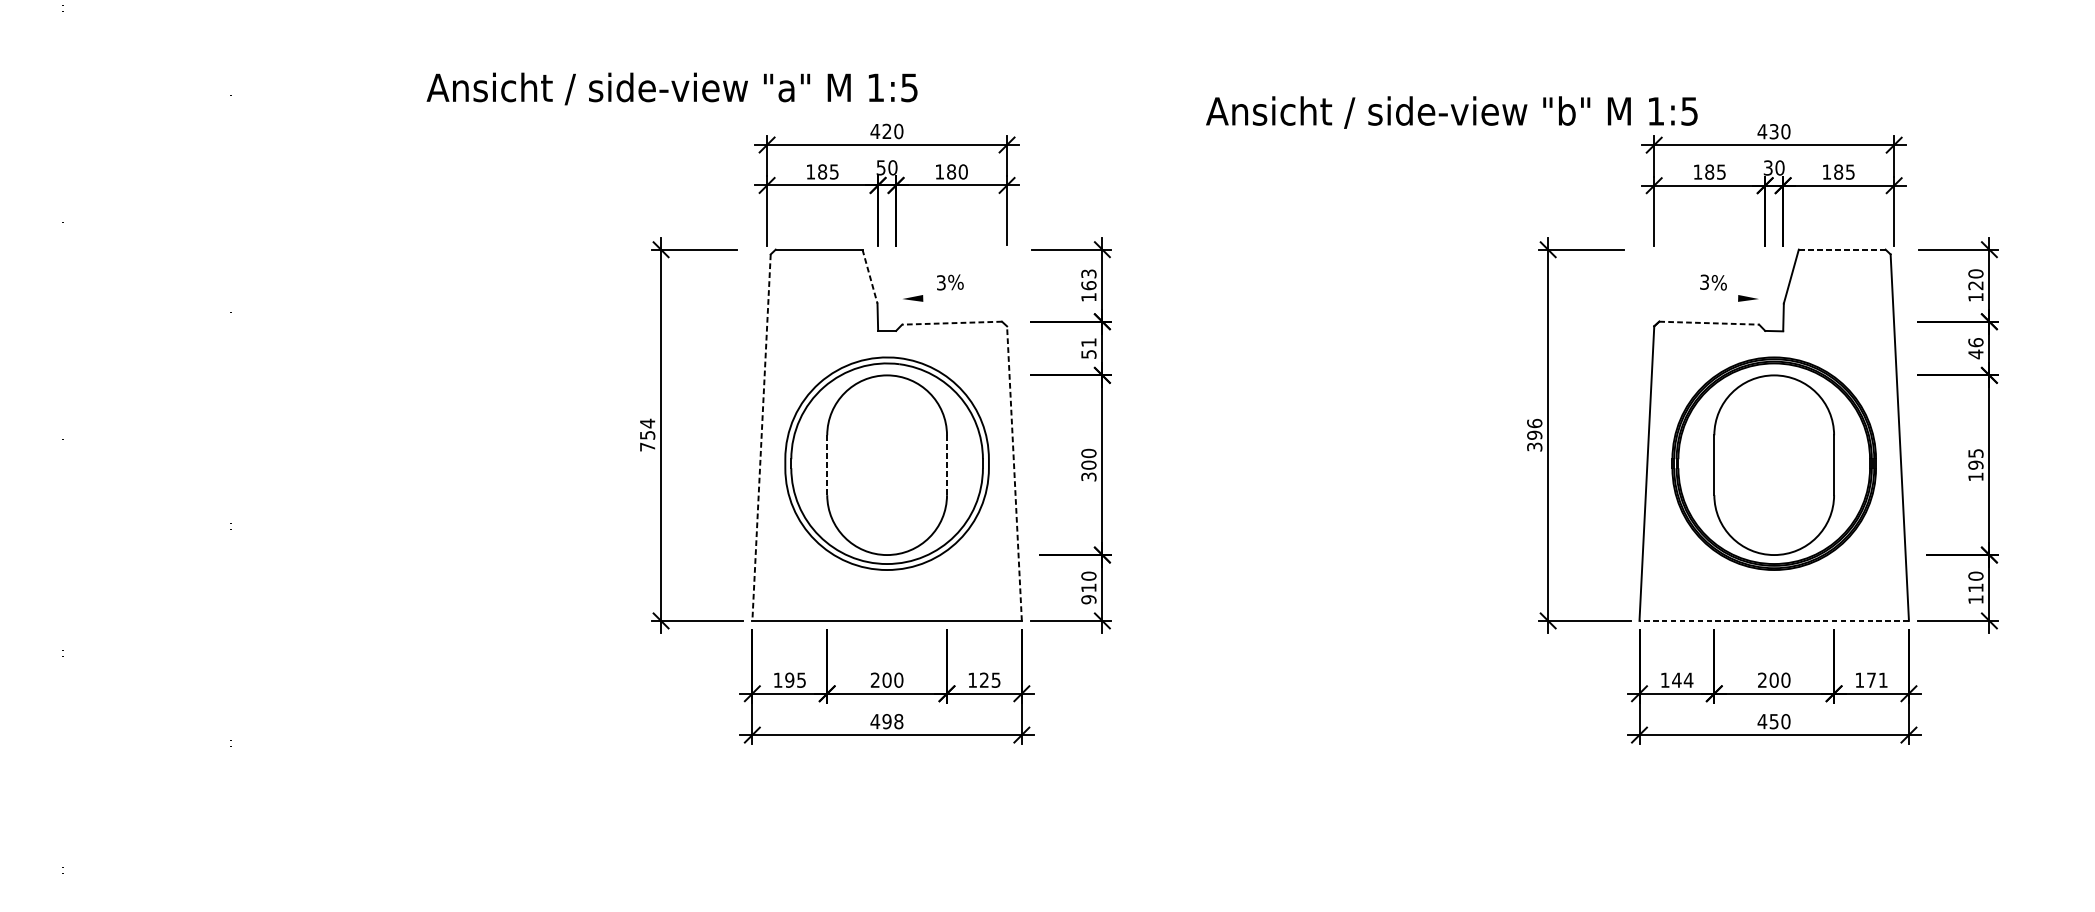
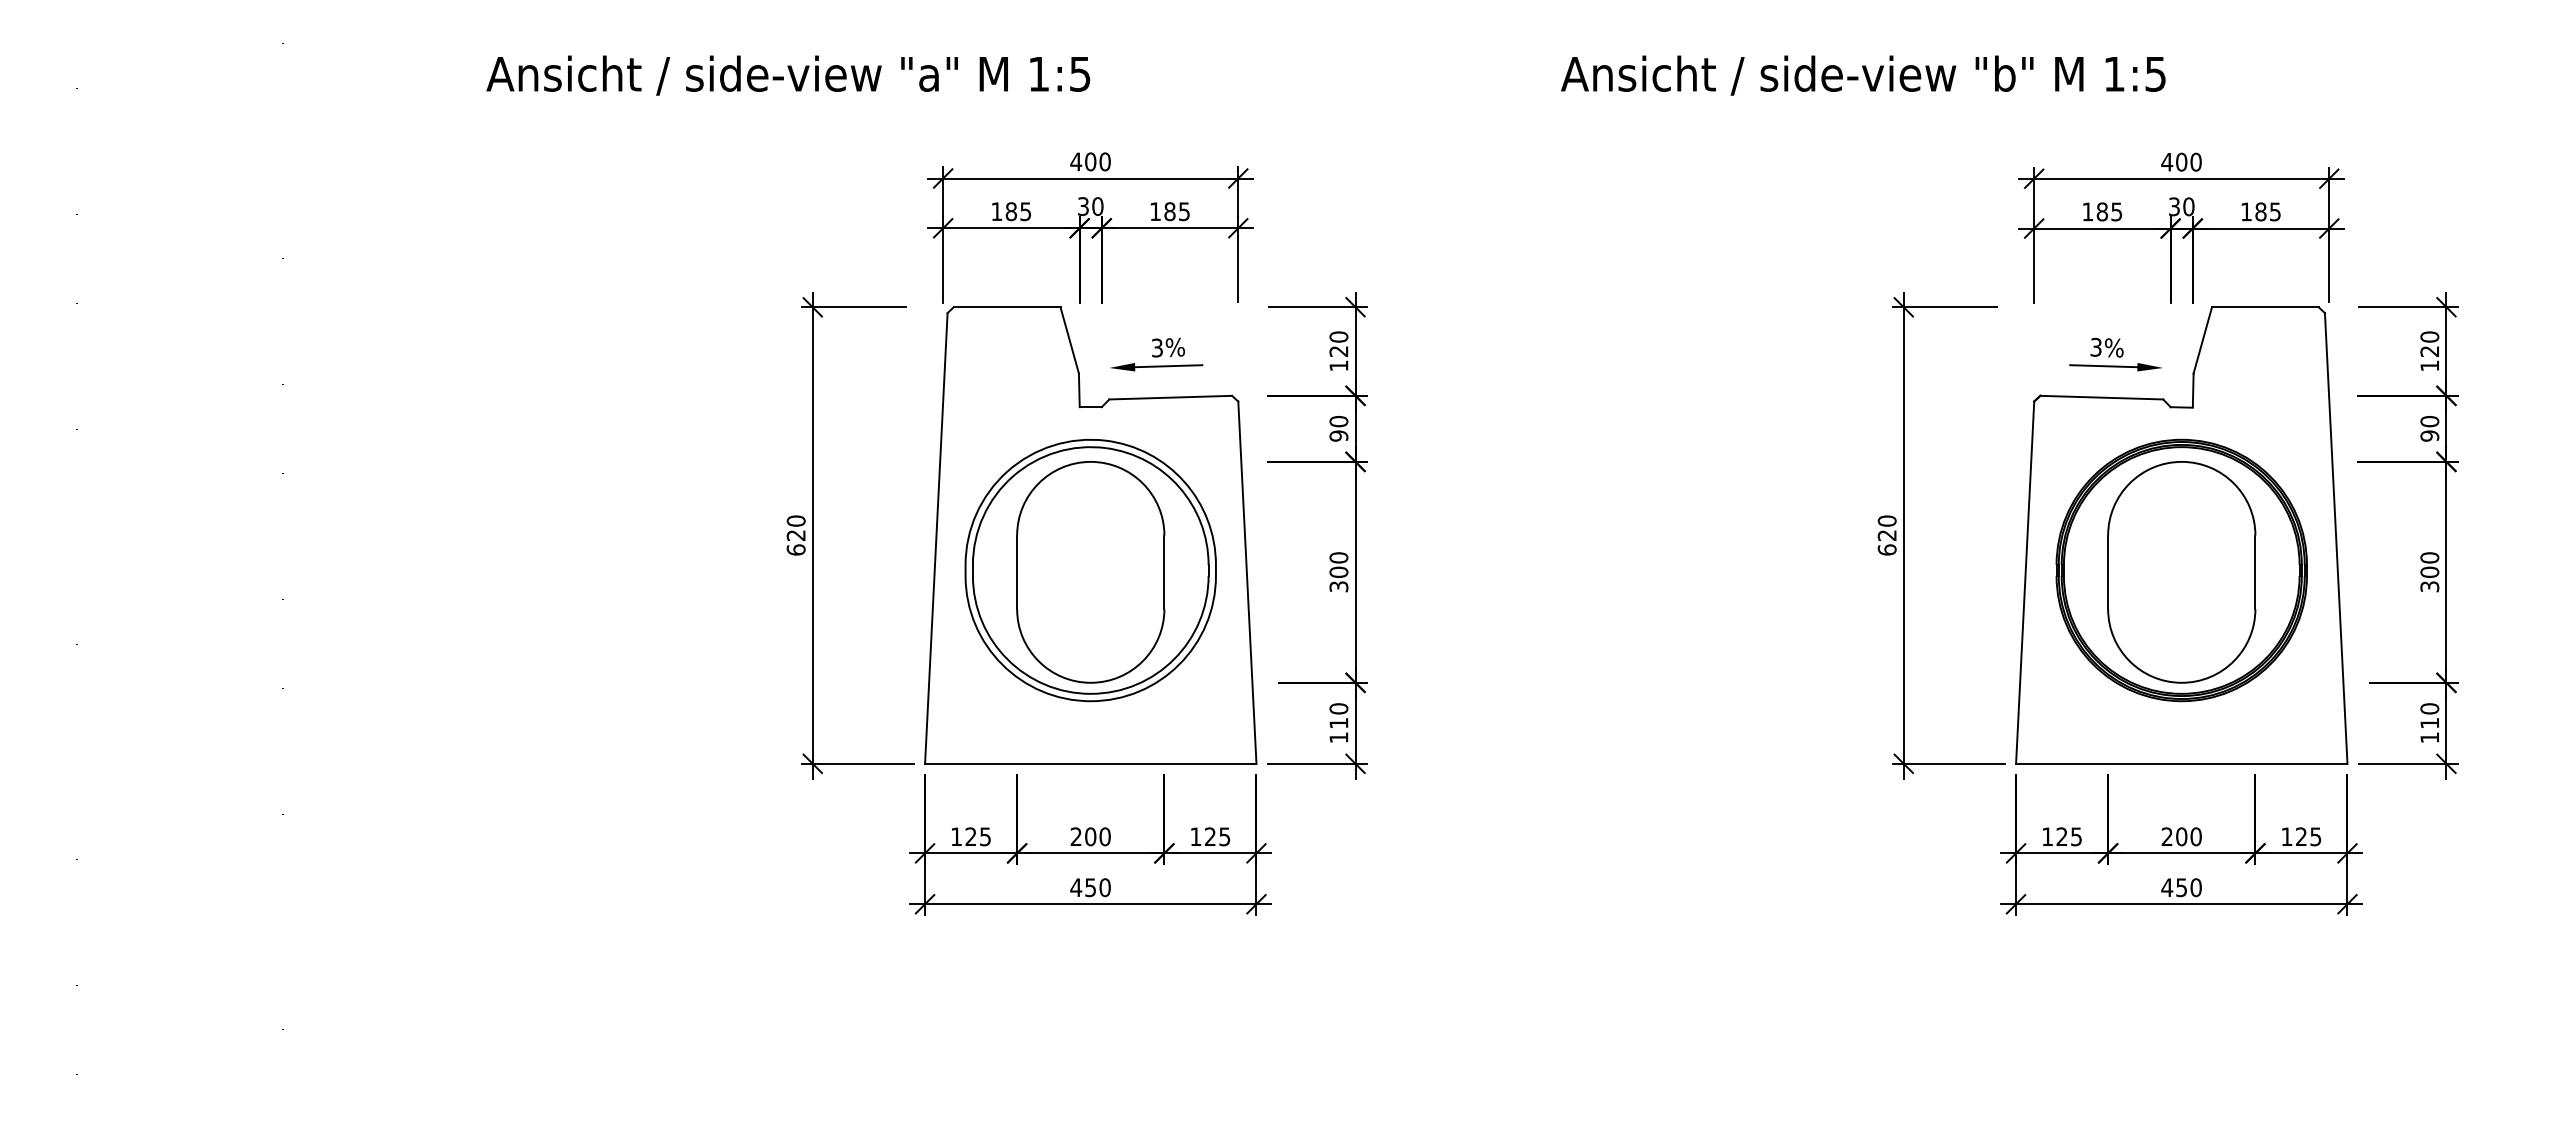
text: (672, 88) -> (788, 75), moved
text: (1452, 112) -> (1863, 75), moved
text: (886, 131) -> (1090, 161), 420 -> 400
text: (1774, 131) -> (2181, 161), 430 -> 400
text: (881, 167) -> (1083, 206), 50 -> 30
text: (963, 171) -> (1184, 211), 180 -> 185
line: (1841, 249) -> (2264, 307), dashed -> solid
line: (869, 276) -> (1069, 340), dashed -> solid
text: (1088, 279) -> (1338, 344), 163 -> 120
line: (950, 297) -> (1168, 366), added
line: (1710, 297) -> (2103, 366), added
line: (951, 323) -> (1170, 397), dashed -> solid
line: (1709, 323) -> (2102, 397), dashed -> solid
text: (1088, 348) -> (1338, 428), 51 -> 90
text: (1975, 348) -> (2429, 428), 46 -> 90
text: (647, 435) -> (795, 535), 754 -> 620
text: (1534, 435) -> (1886, 535), 396 -> 620
line: (761, 437) -> (936, 538), dashed -> solid
line: (827, 465) -> (1017, 572), dashed -> solid
line: (947, 465) -> (1164, 572), dashed -> solid
text: (1975, 465) -> (2429, 572), 195 -> 300
line: (1014, 473) -> (1247, 582), dashed -> solid
text: (1088, 599) -> (1338, 737), 910 -> 110
line: (1774, 620) -> (2181, 763), dashed -> solid
text: (789, 680) -> (970, 836), 195 -> 125
text: (1682, 680) -> (2069, 836), 144 -> 125
text: (1877, 680) -> (2308, 836), 171 -> 125
text: (892, 721) -> (1097, 887), 498 -> 450

